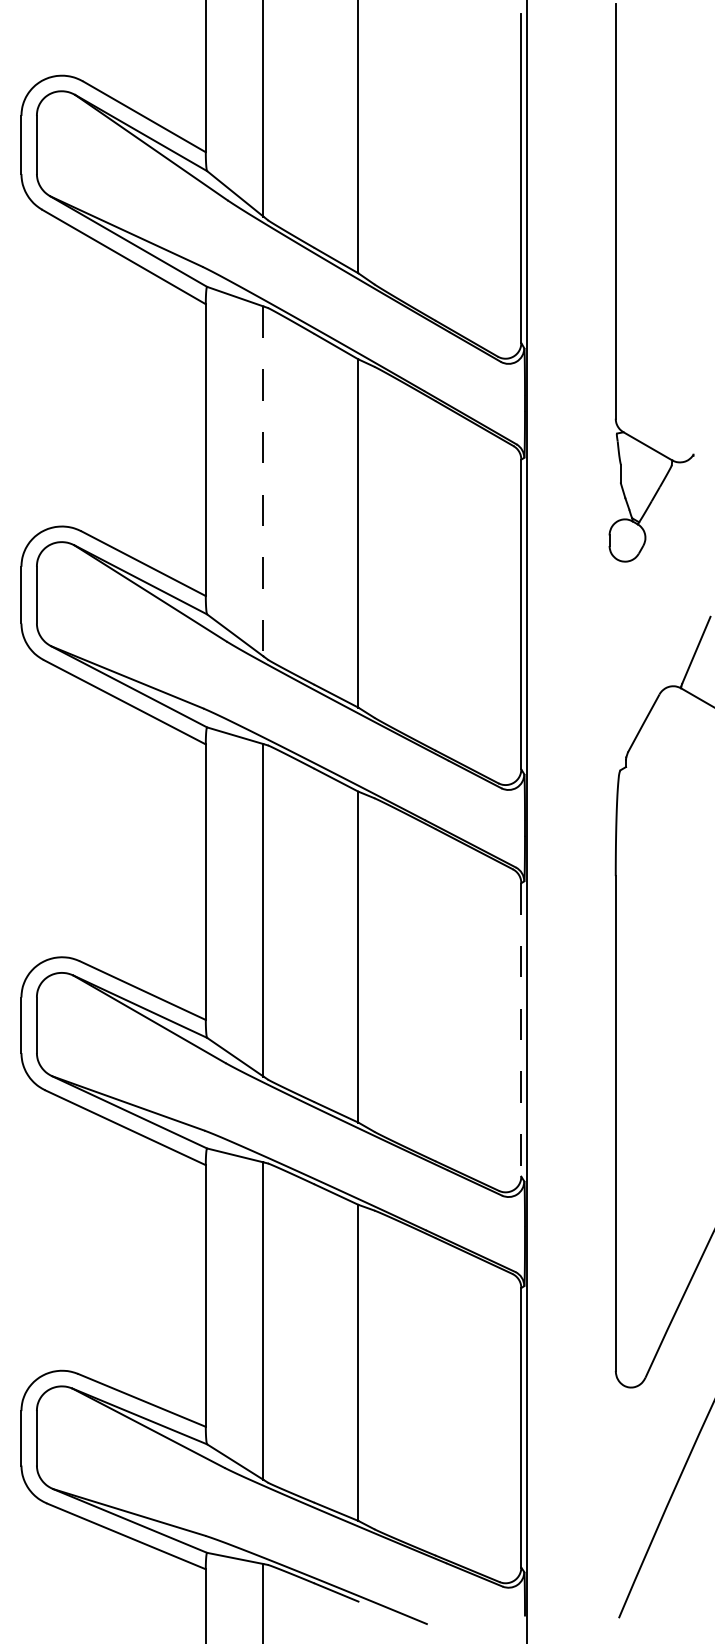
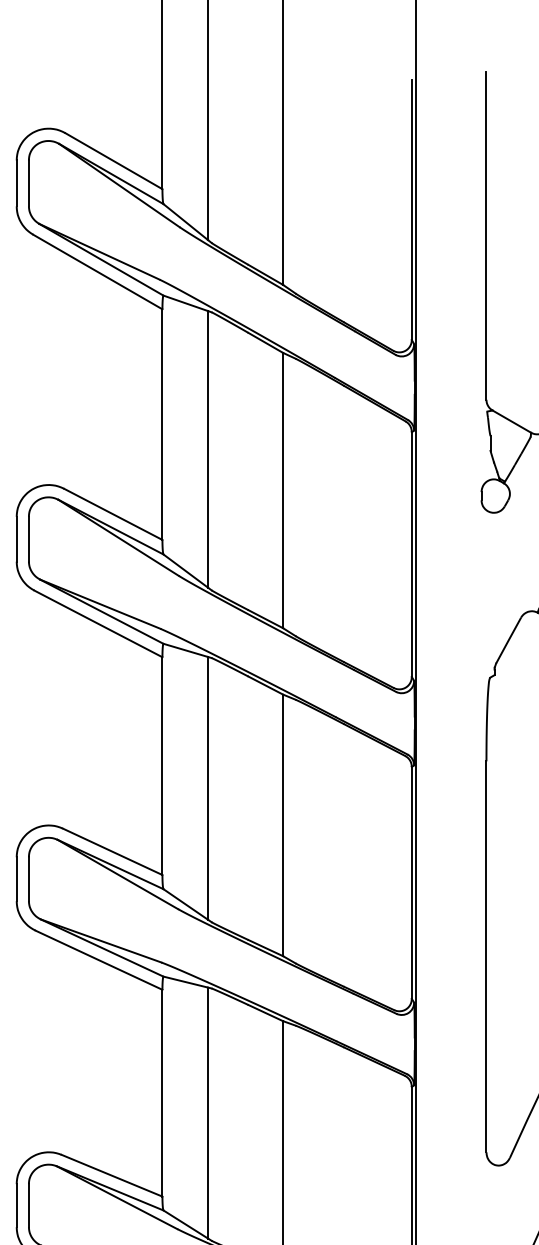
line: (263, 481) -> (208, 449), dashed -> solid
line: (521, 1029) -> (411, 882), dashed -> solid

